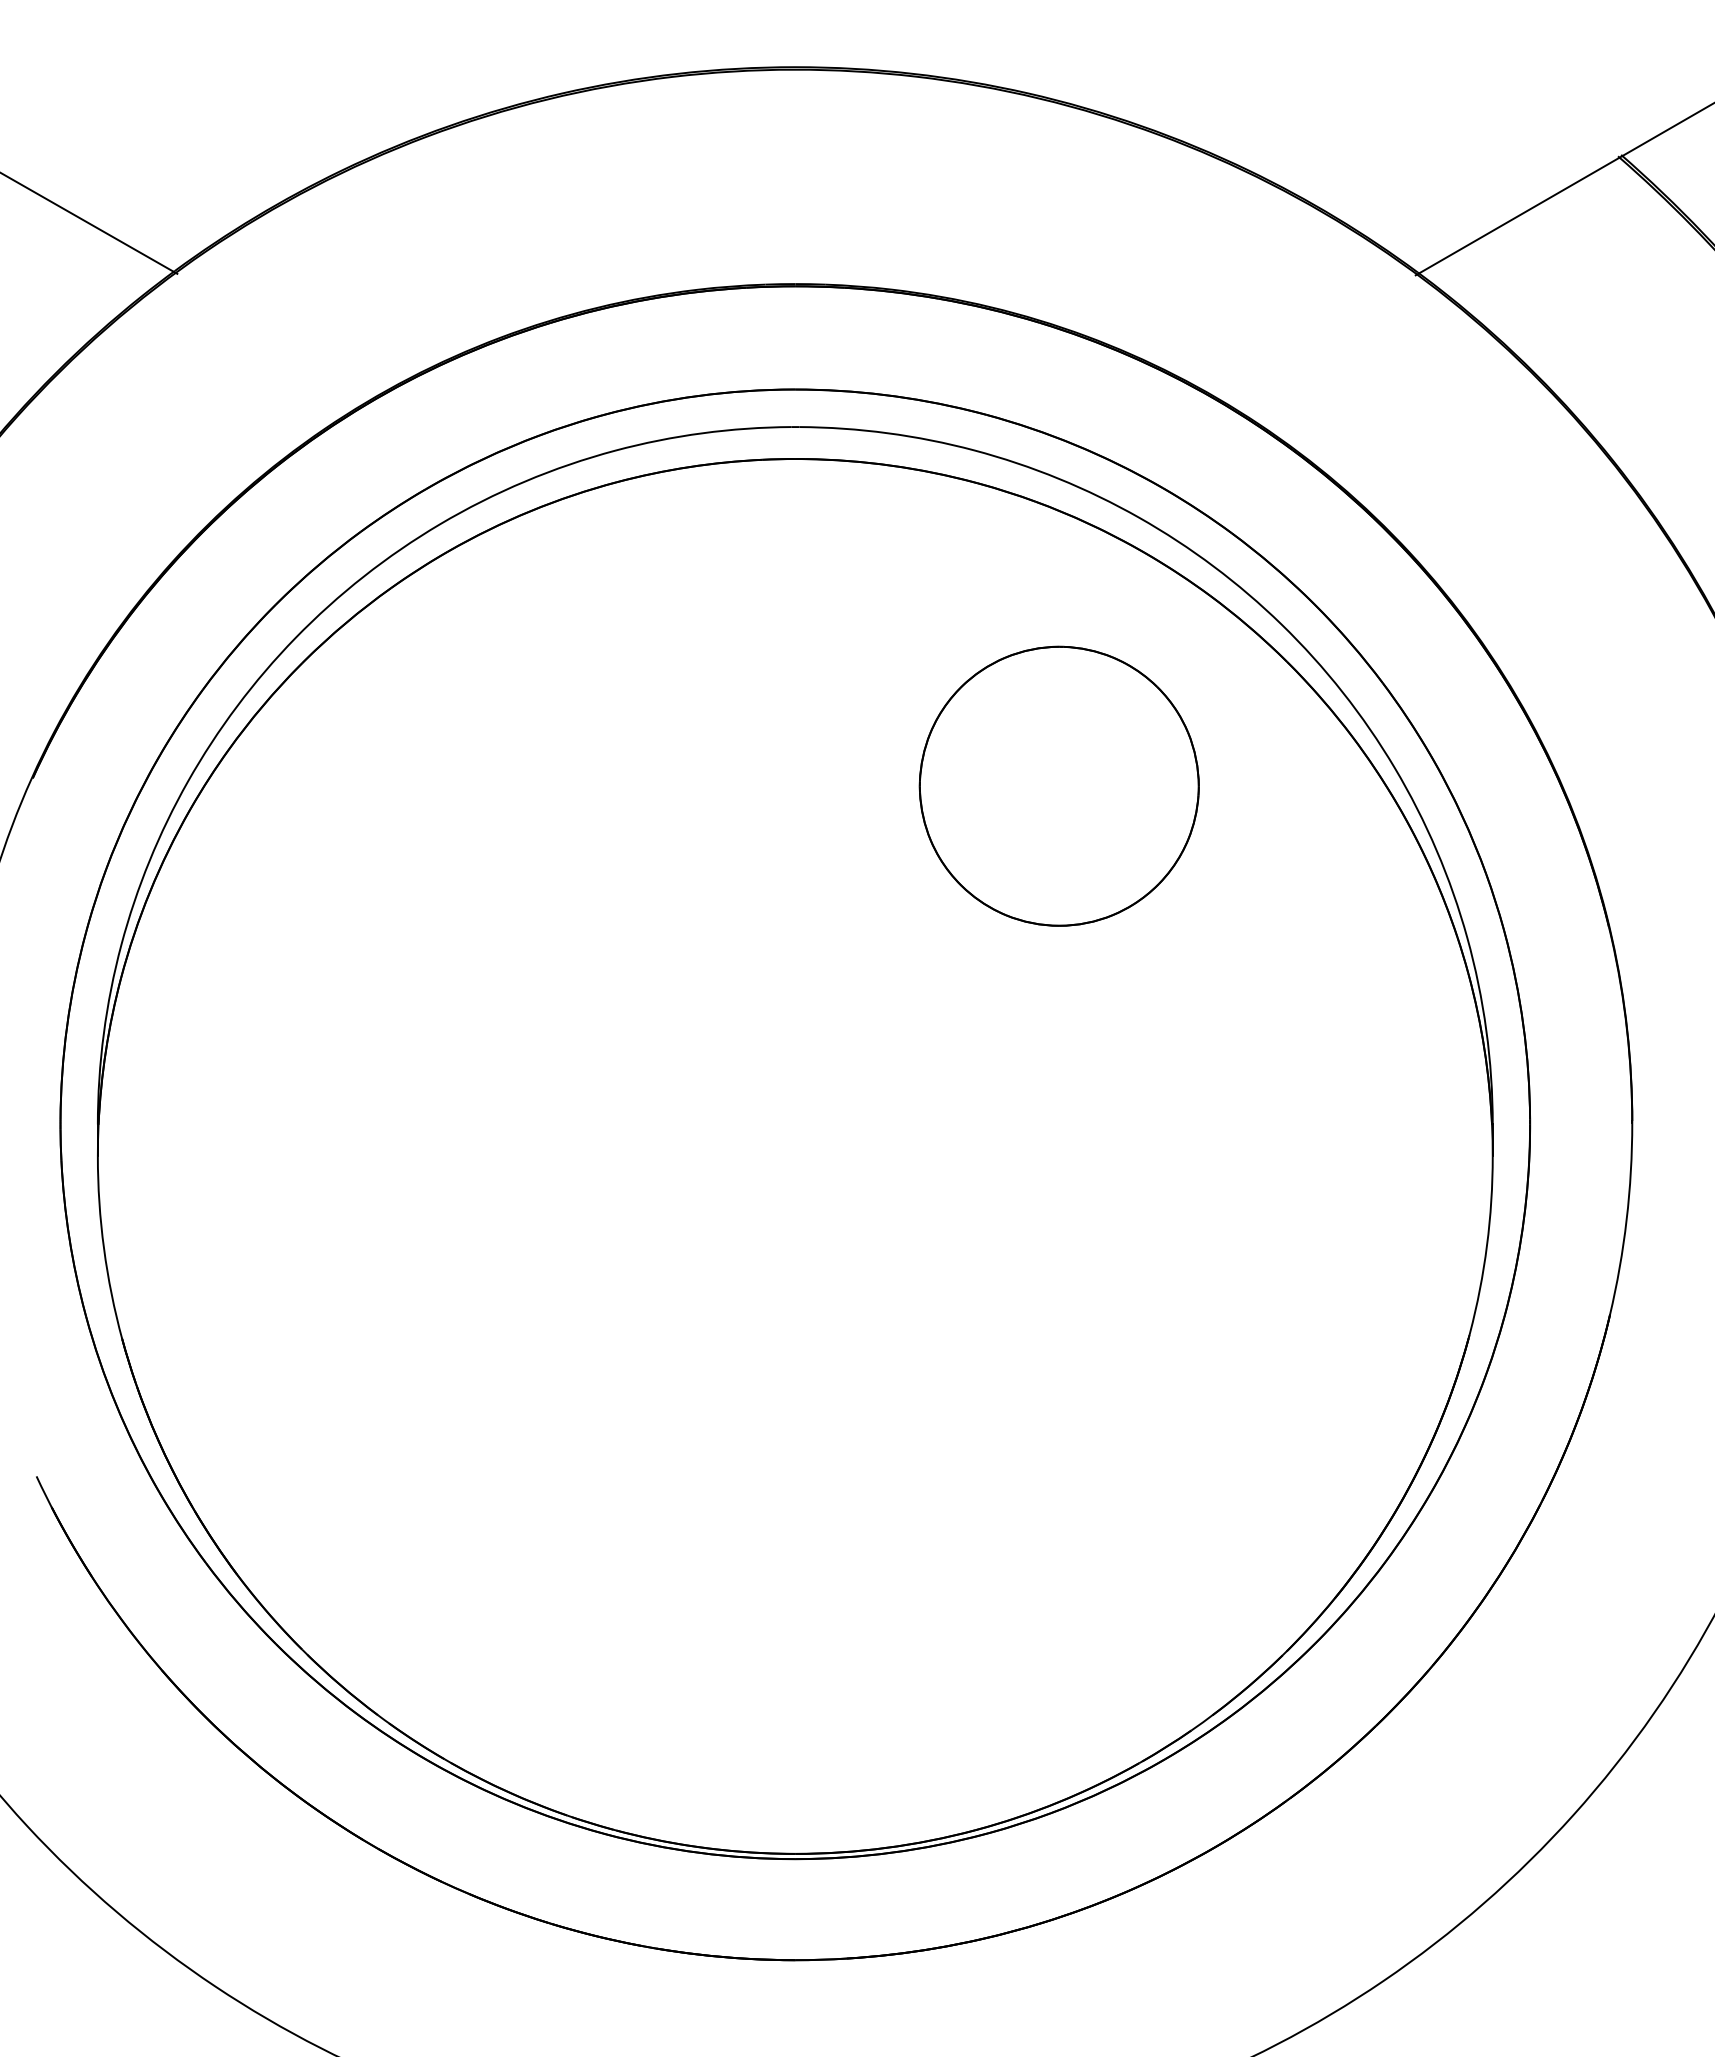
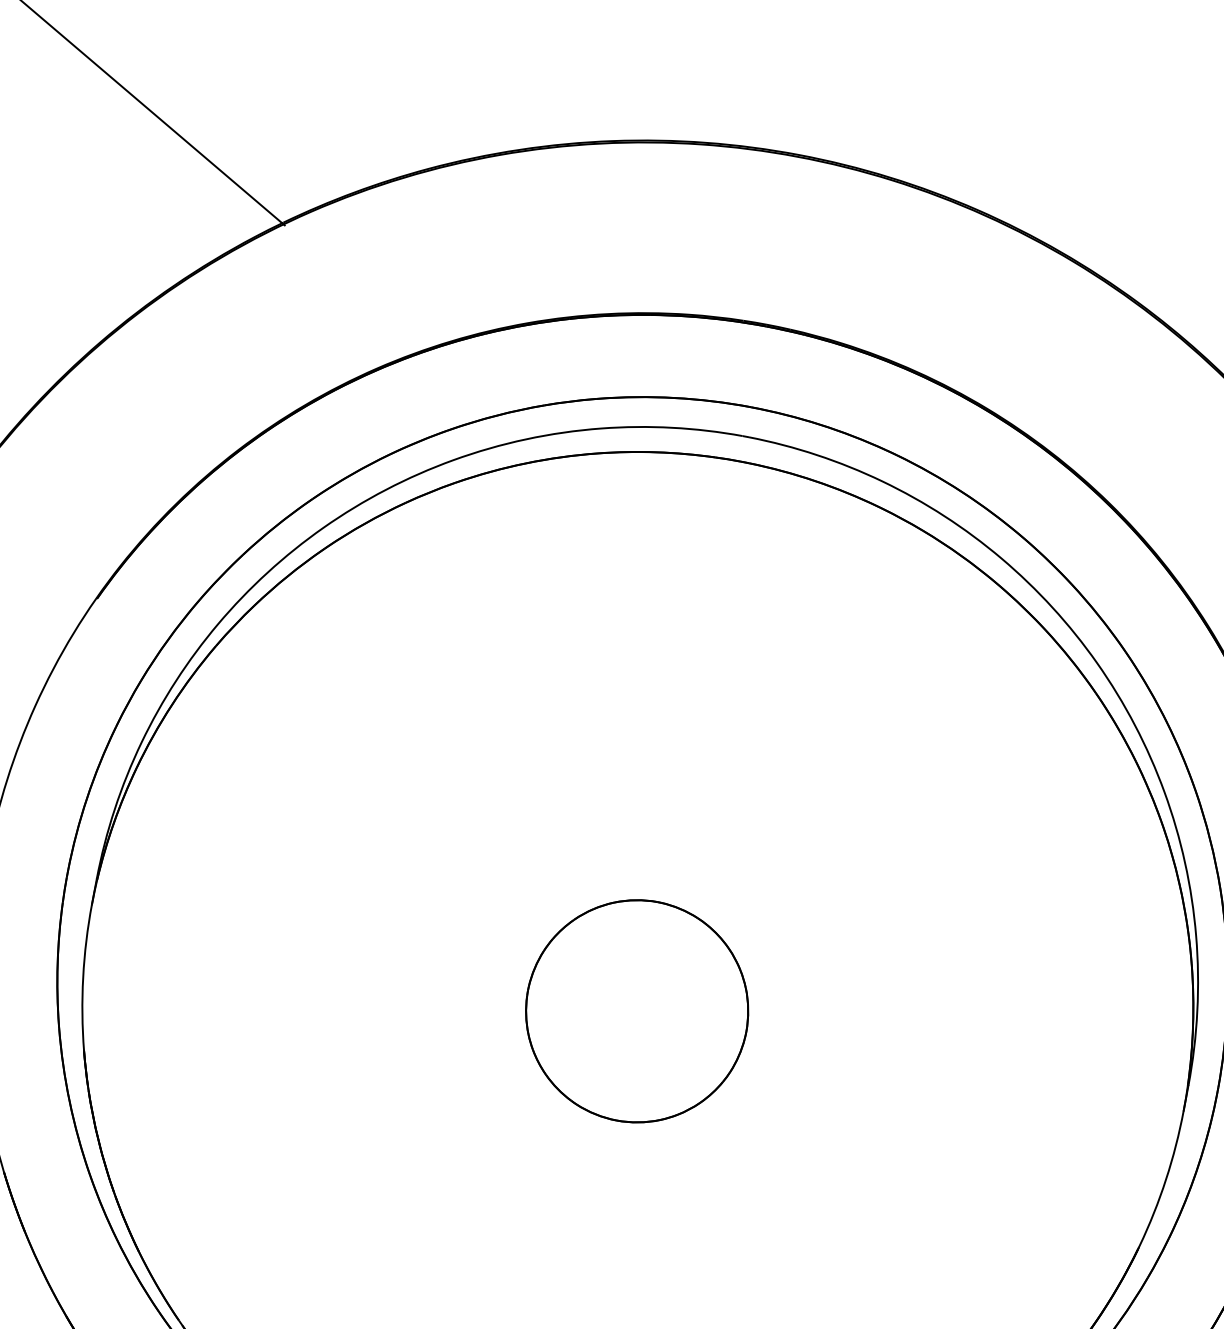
part: (1058, 785) -> (636, 1010), moved

